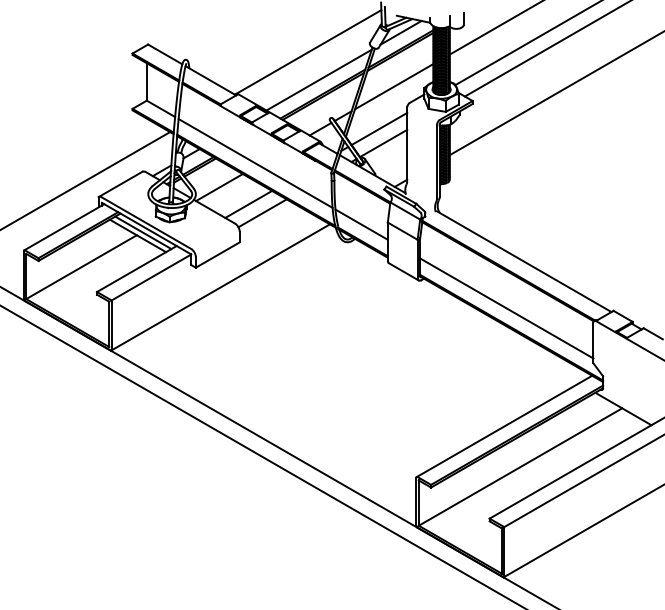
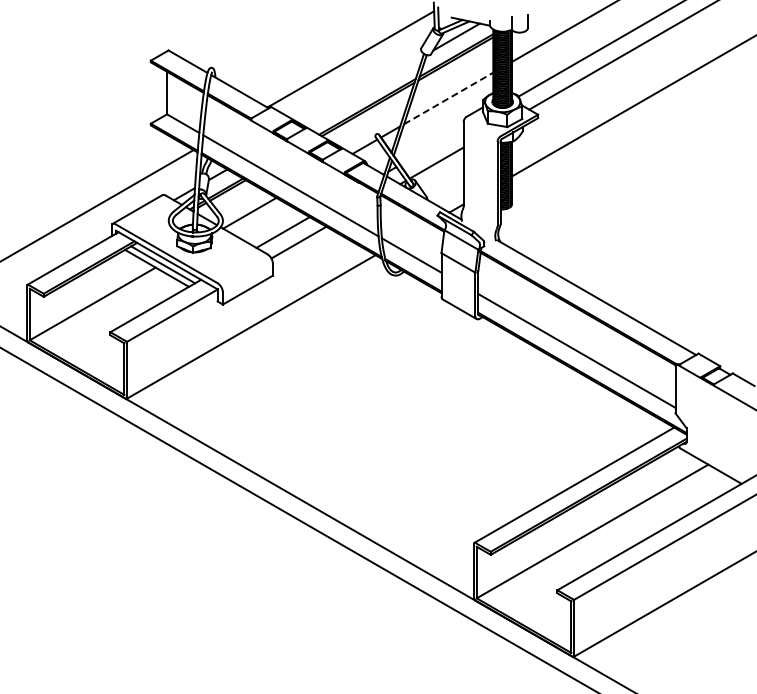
line: (319, 79) -> (363, 90), removed
line: (393, 86) -> (448, 98), solid -> dashed
line: (379, 128) -> (431, 146), removed

